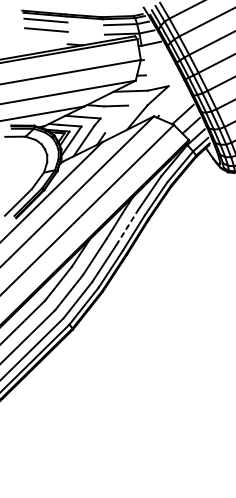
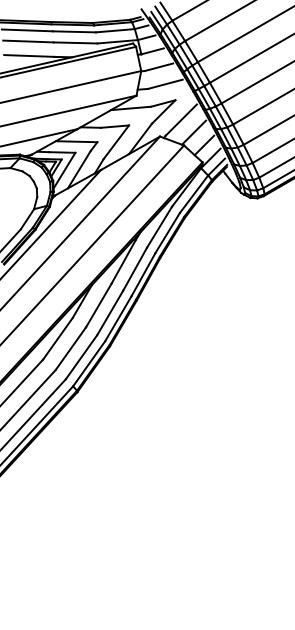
line: (85, 23) -> (73, 31), added
line: (86, 32) -> (75, 42), added
line: (46, 41) -> (29, 55), added
line: (155, 57) -> (158, 67), added
line: (160, 71) -> (165, 83), added
line: (172, 102) -> (180, 119), added
line: (116, 119) -> (116, 142), added
line: (127, 228) -> (135, 269), dashed -> solid

